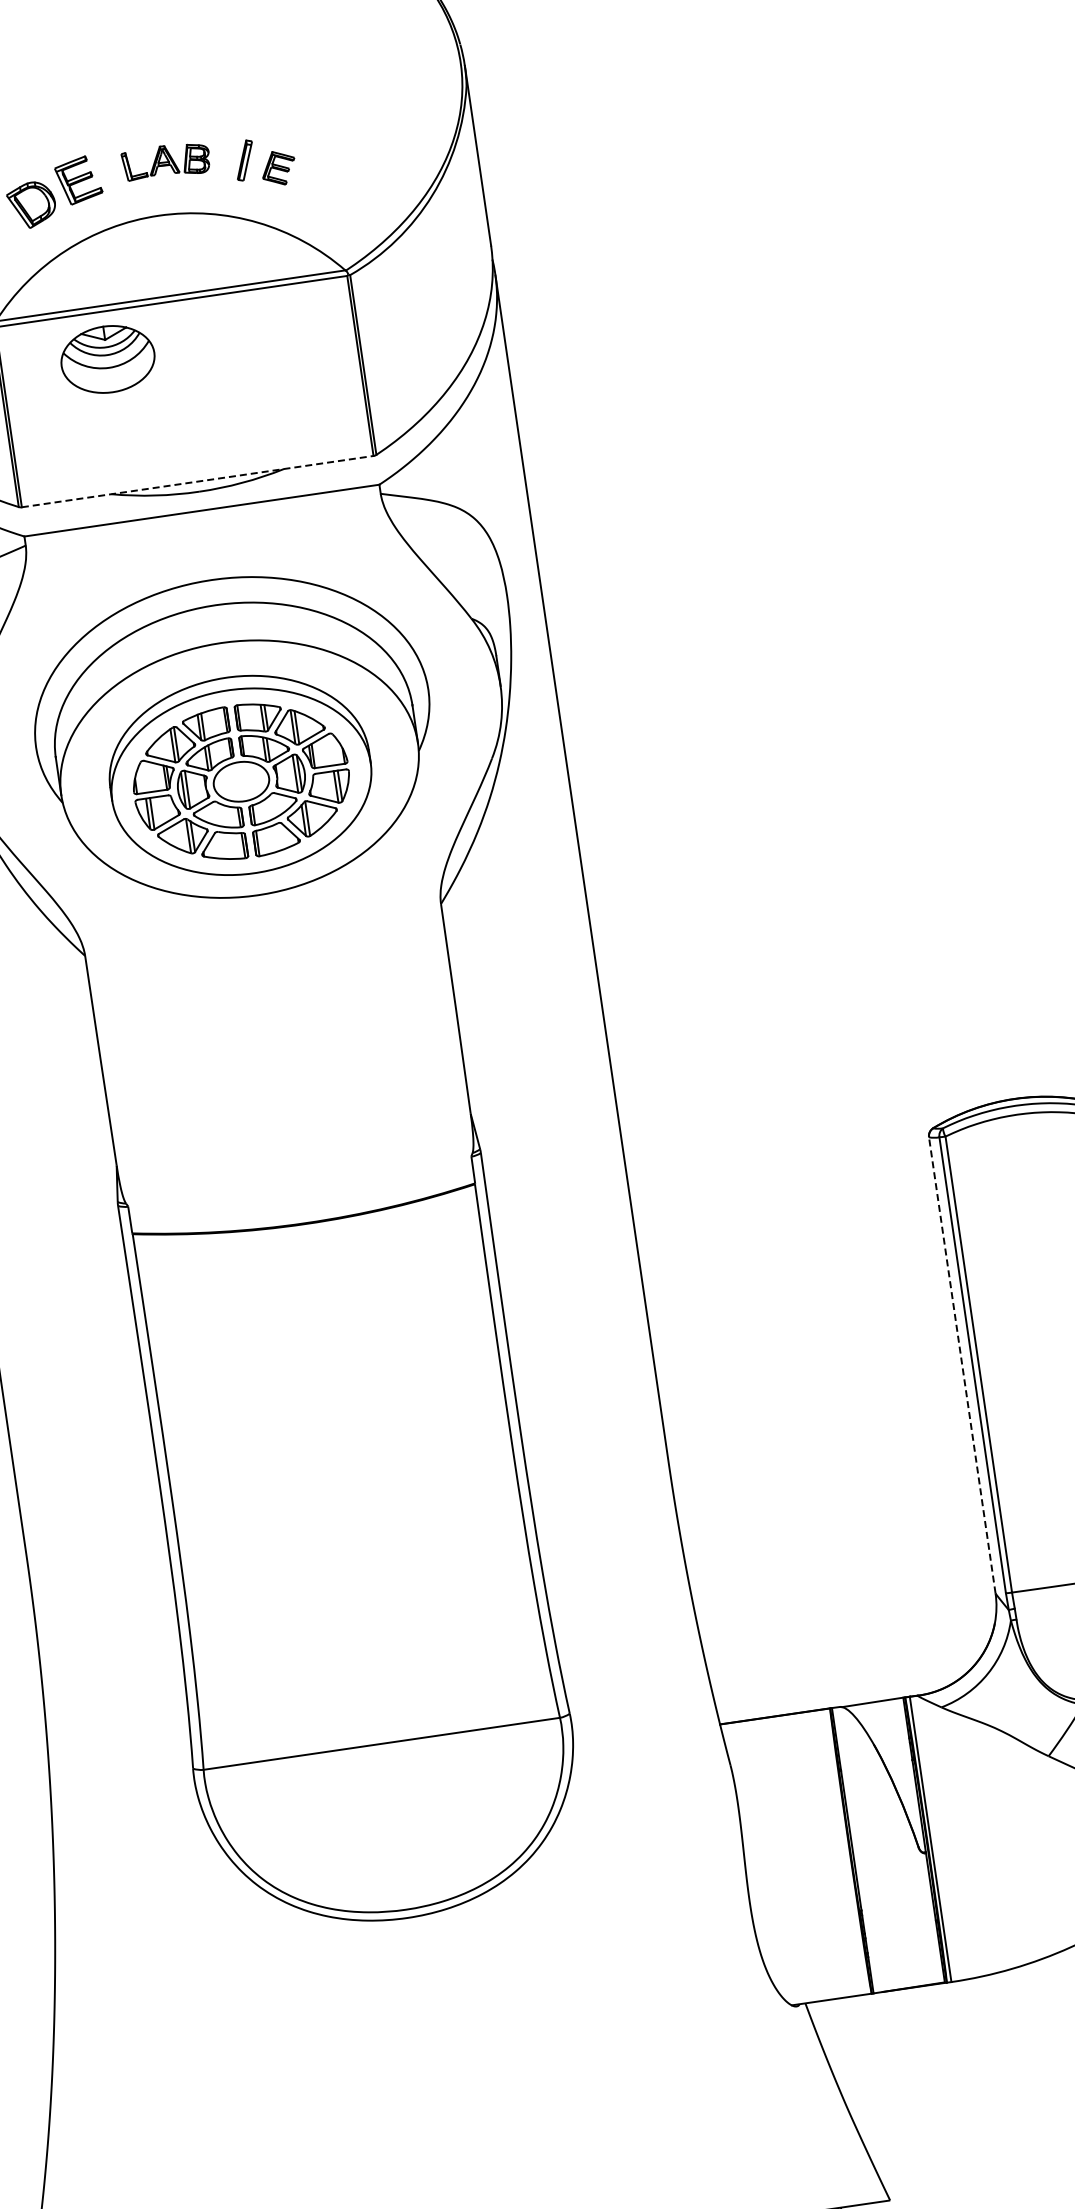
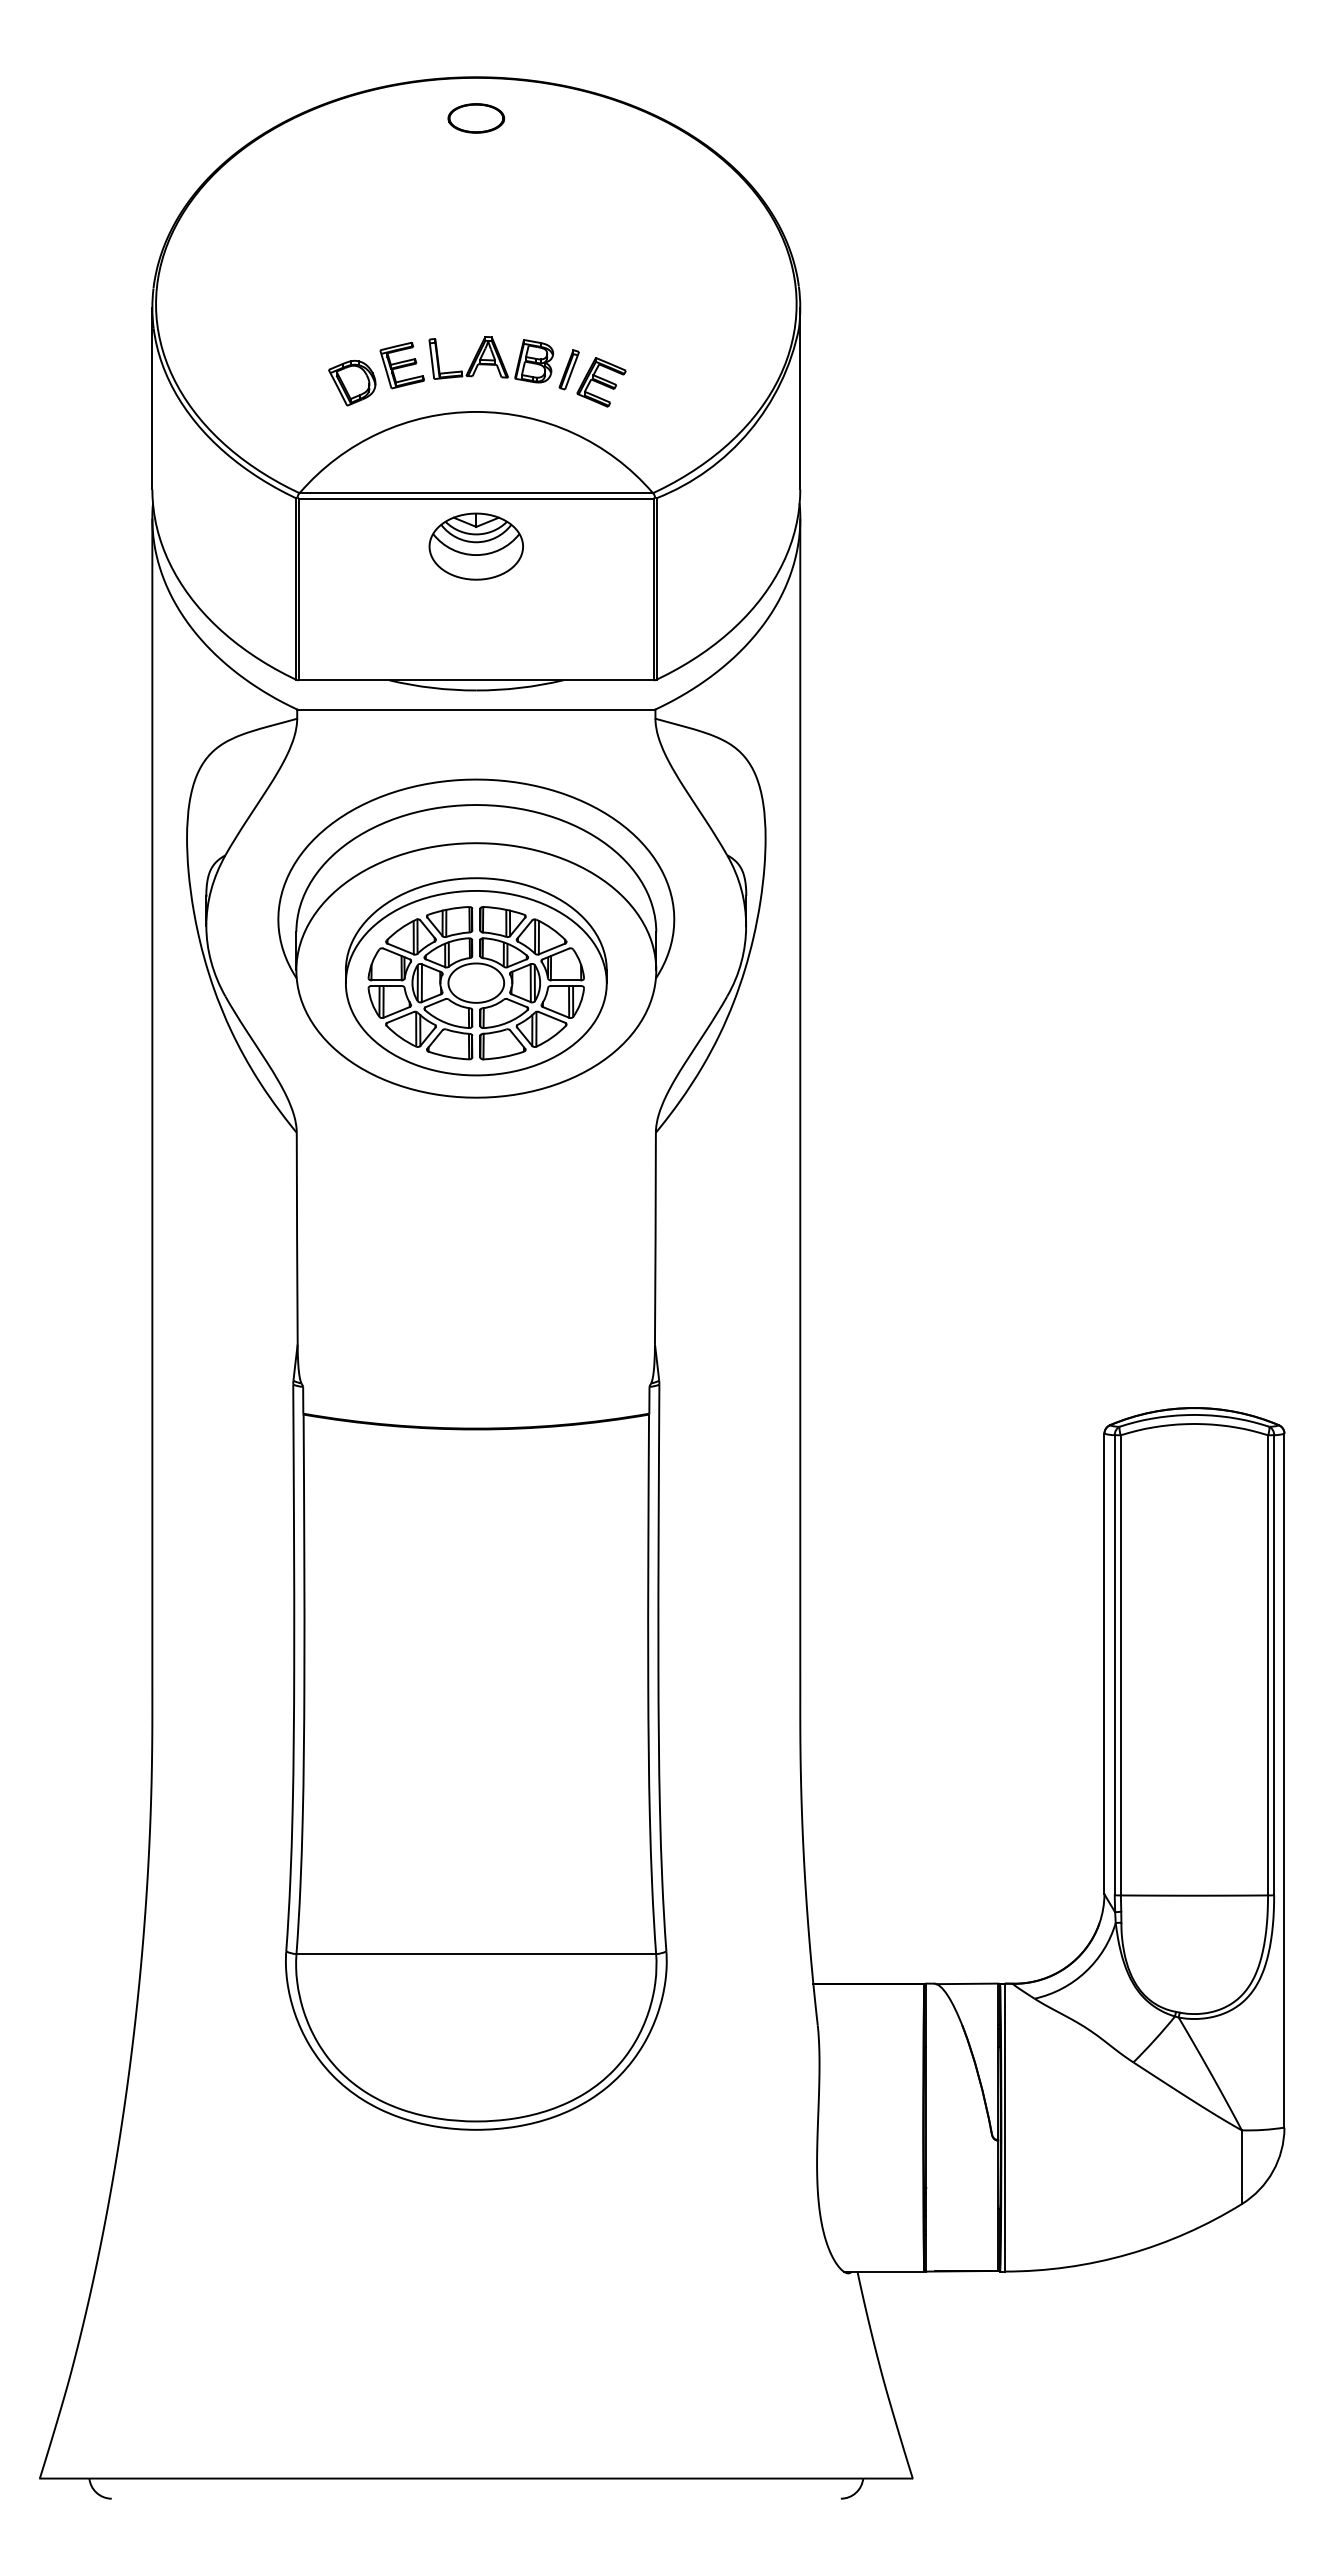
part: (166, 161) -> (491, 359), size x1.43
part: (278, 168) -> (601, 382), size x1.43
part: (107, 359) -> (475, 546), moved
line: (197, 481) -> (476, 680), dashed -> solid
line: (962, 1365) -> (1104, 1663), dashed -> solid

